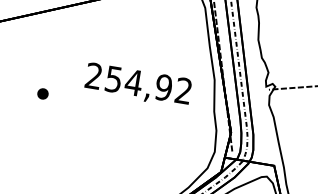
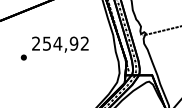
text: (138, 84) -> (60, 44), moved

